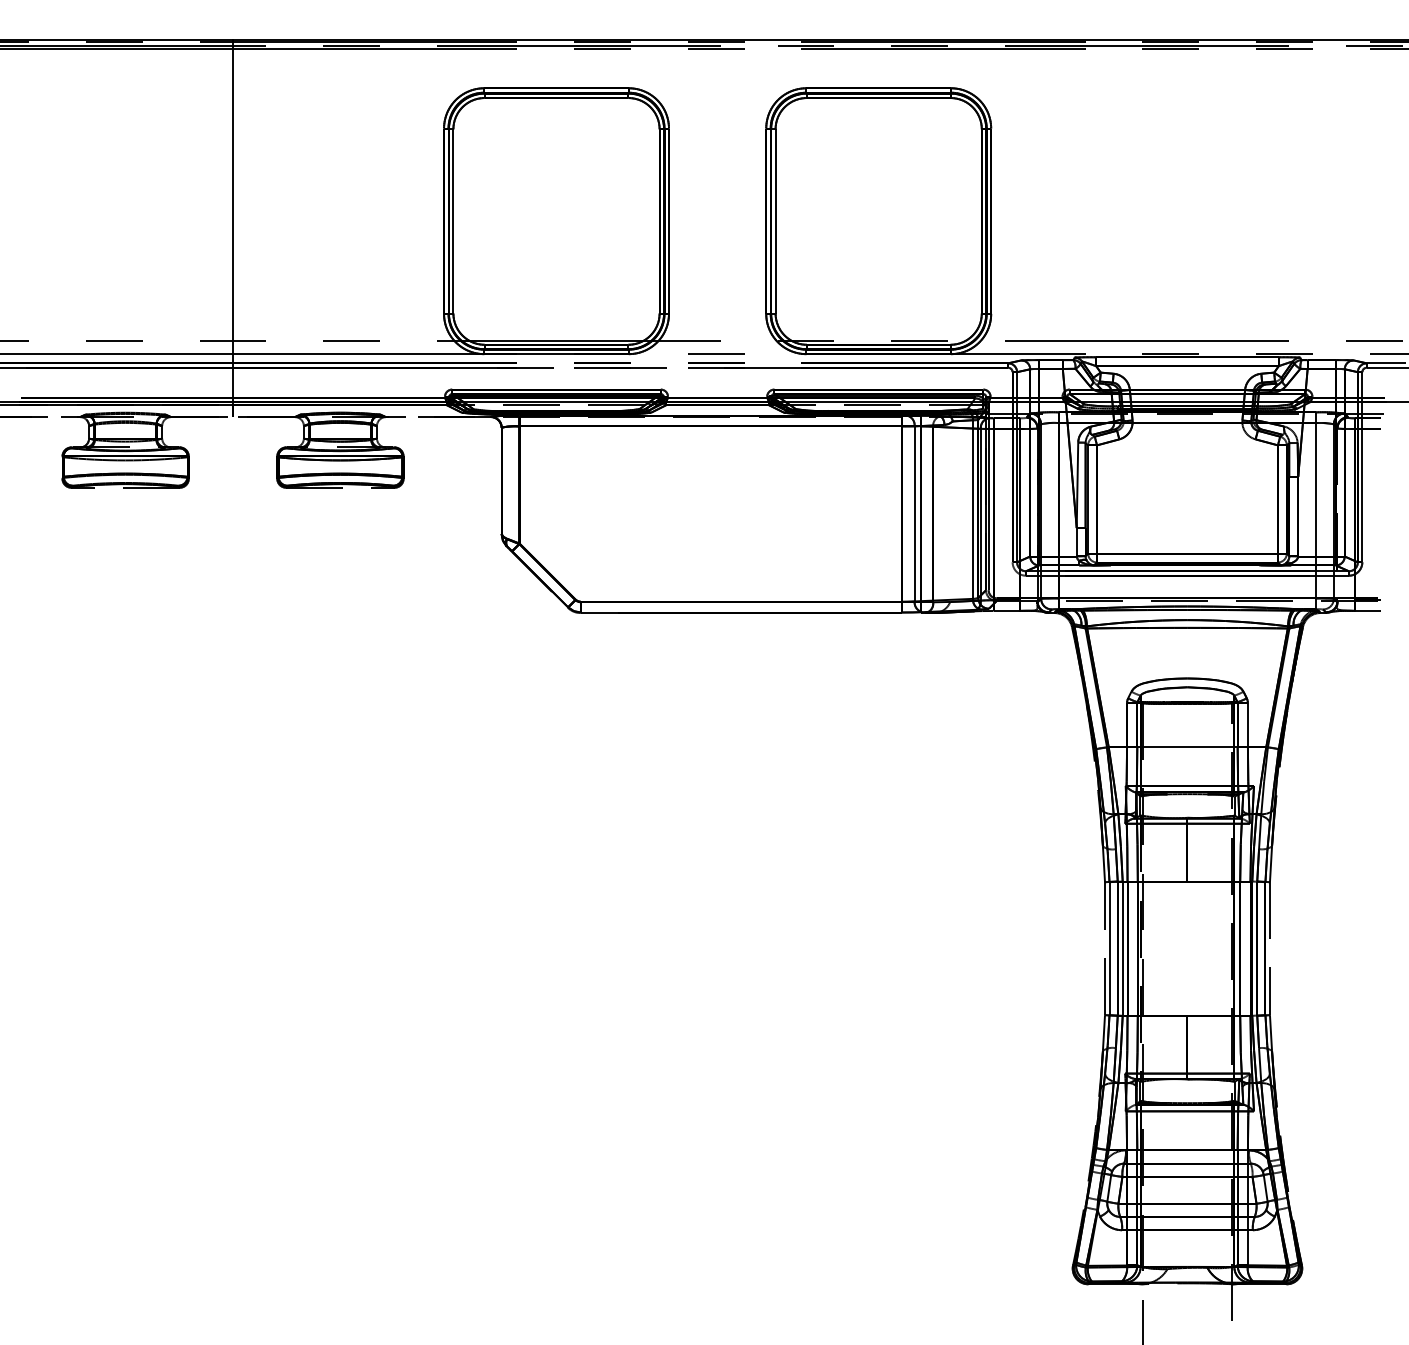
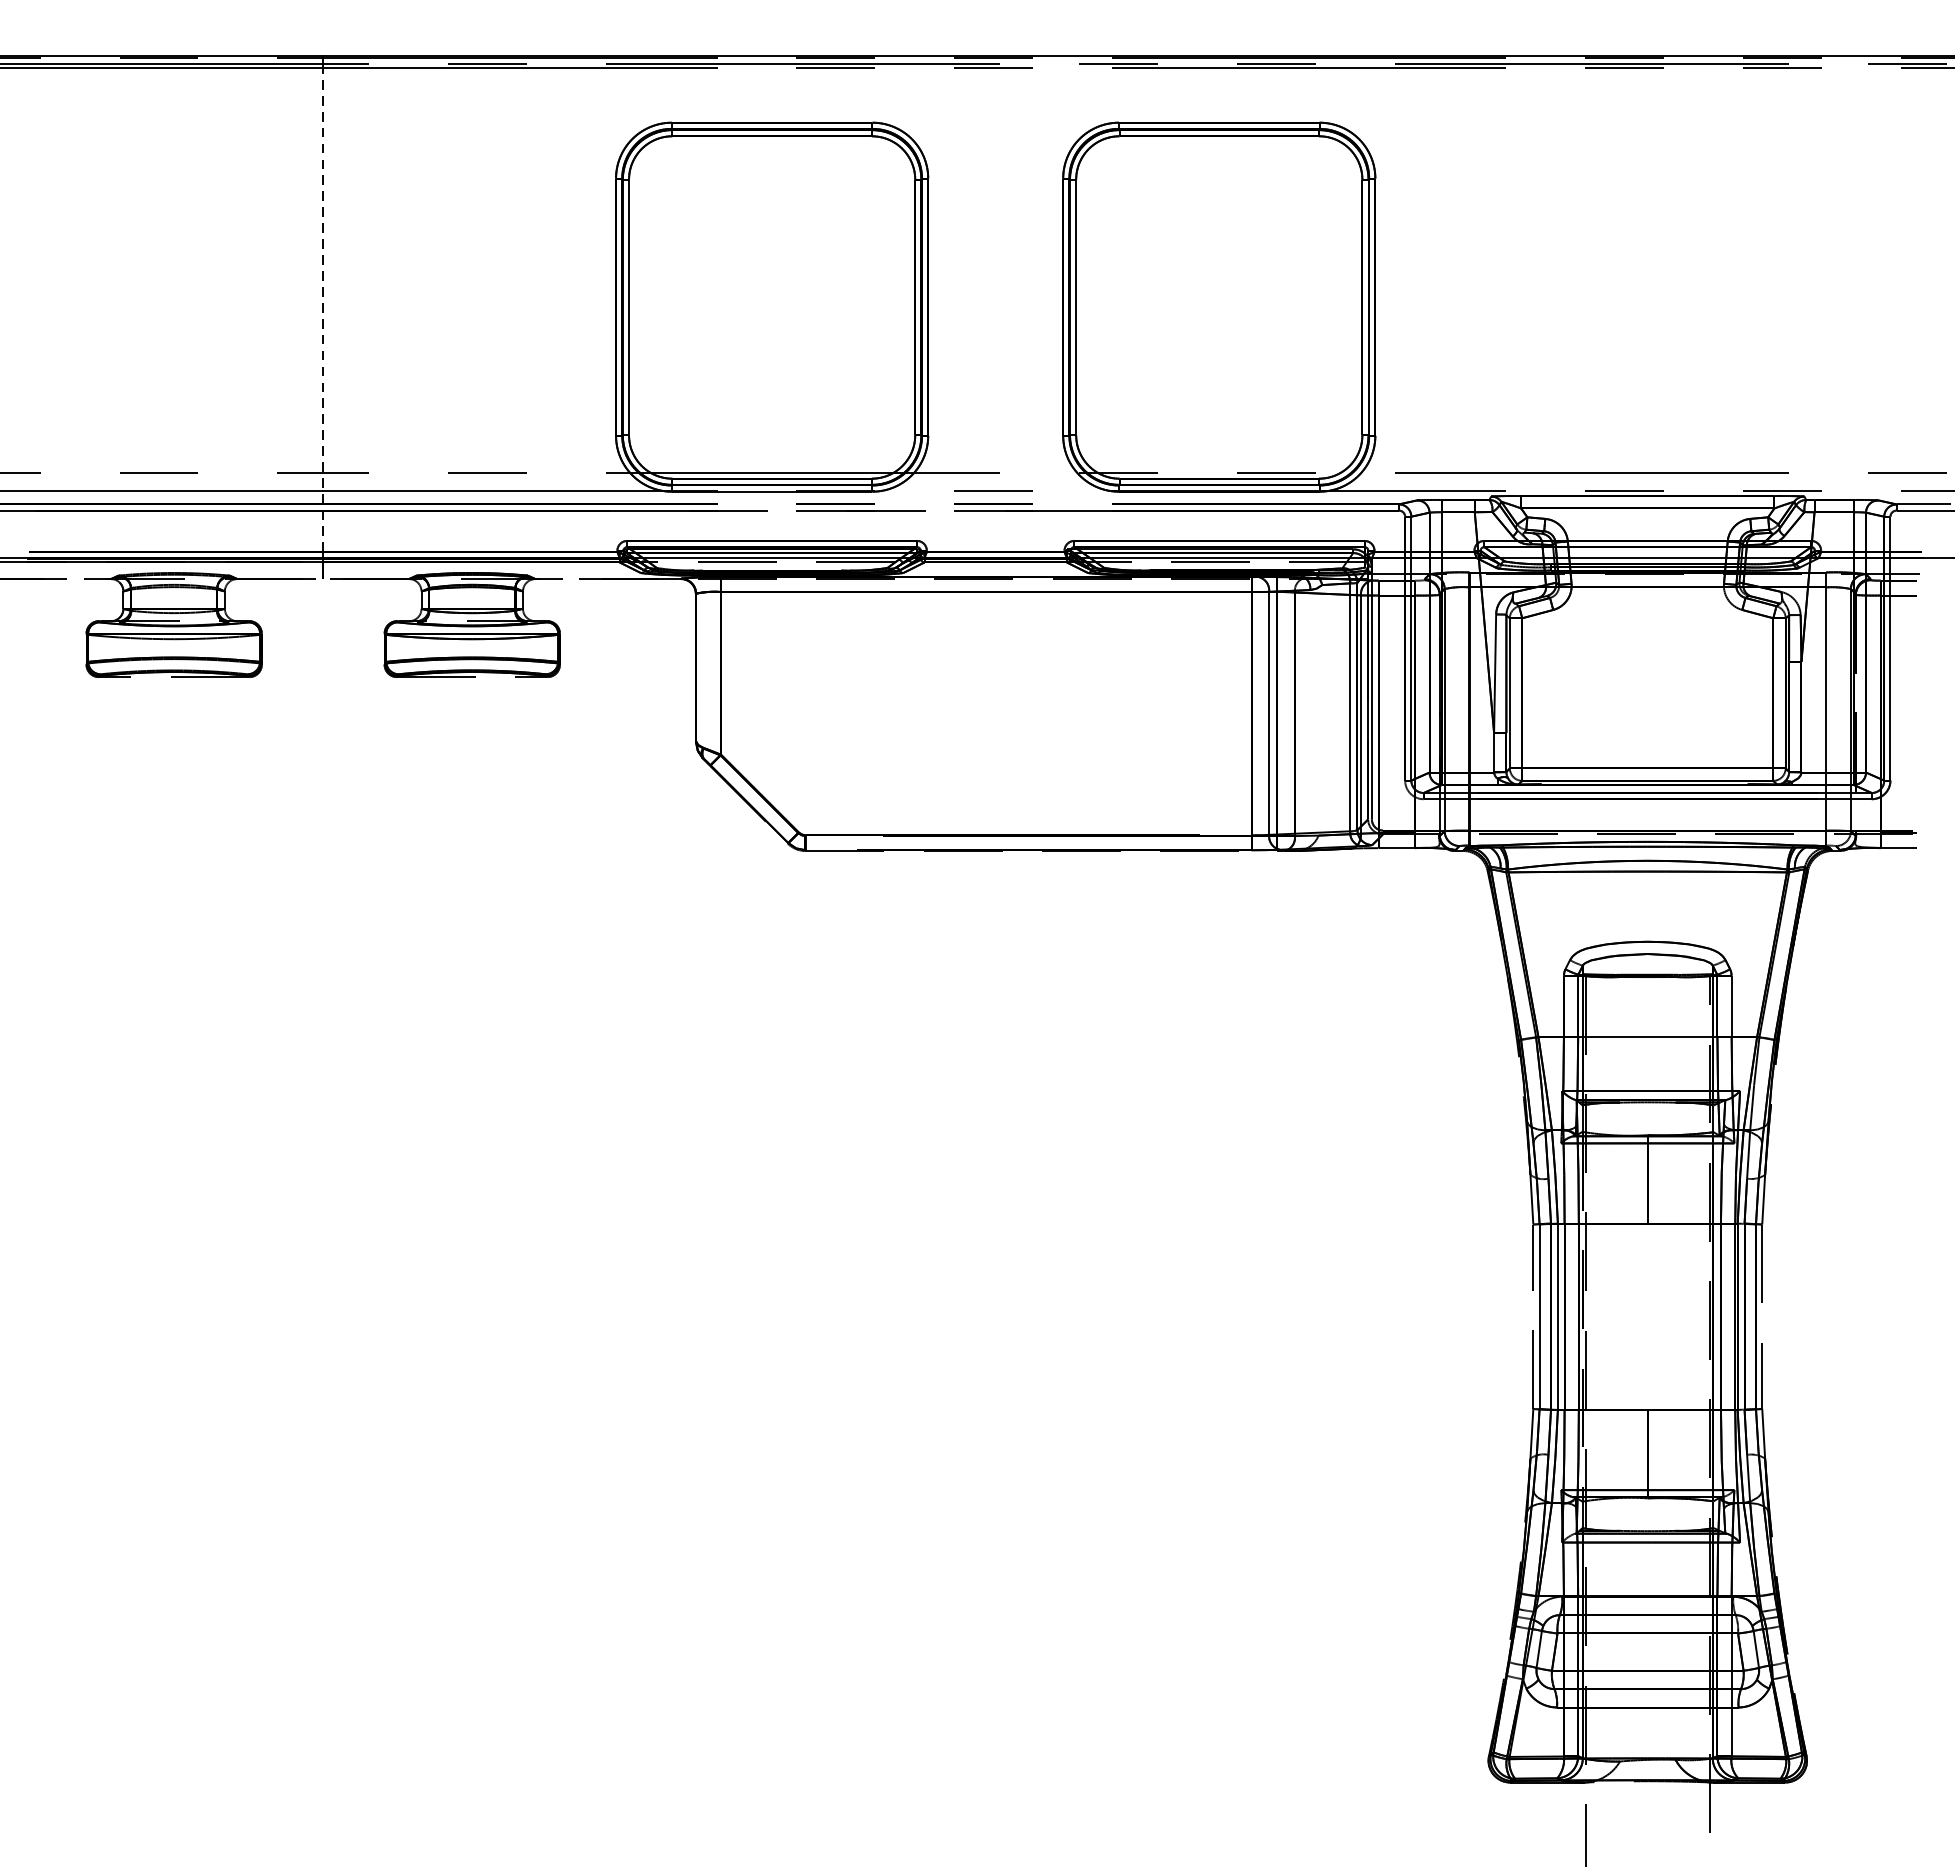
line: (233, 221) -> (323, 307), solid -> dashed

